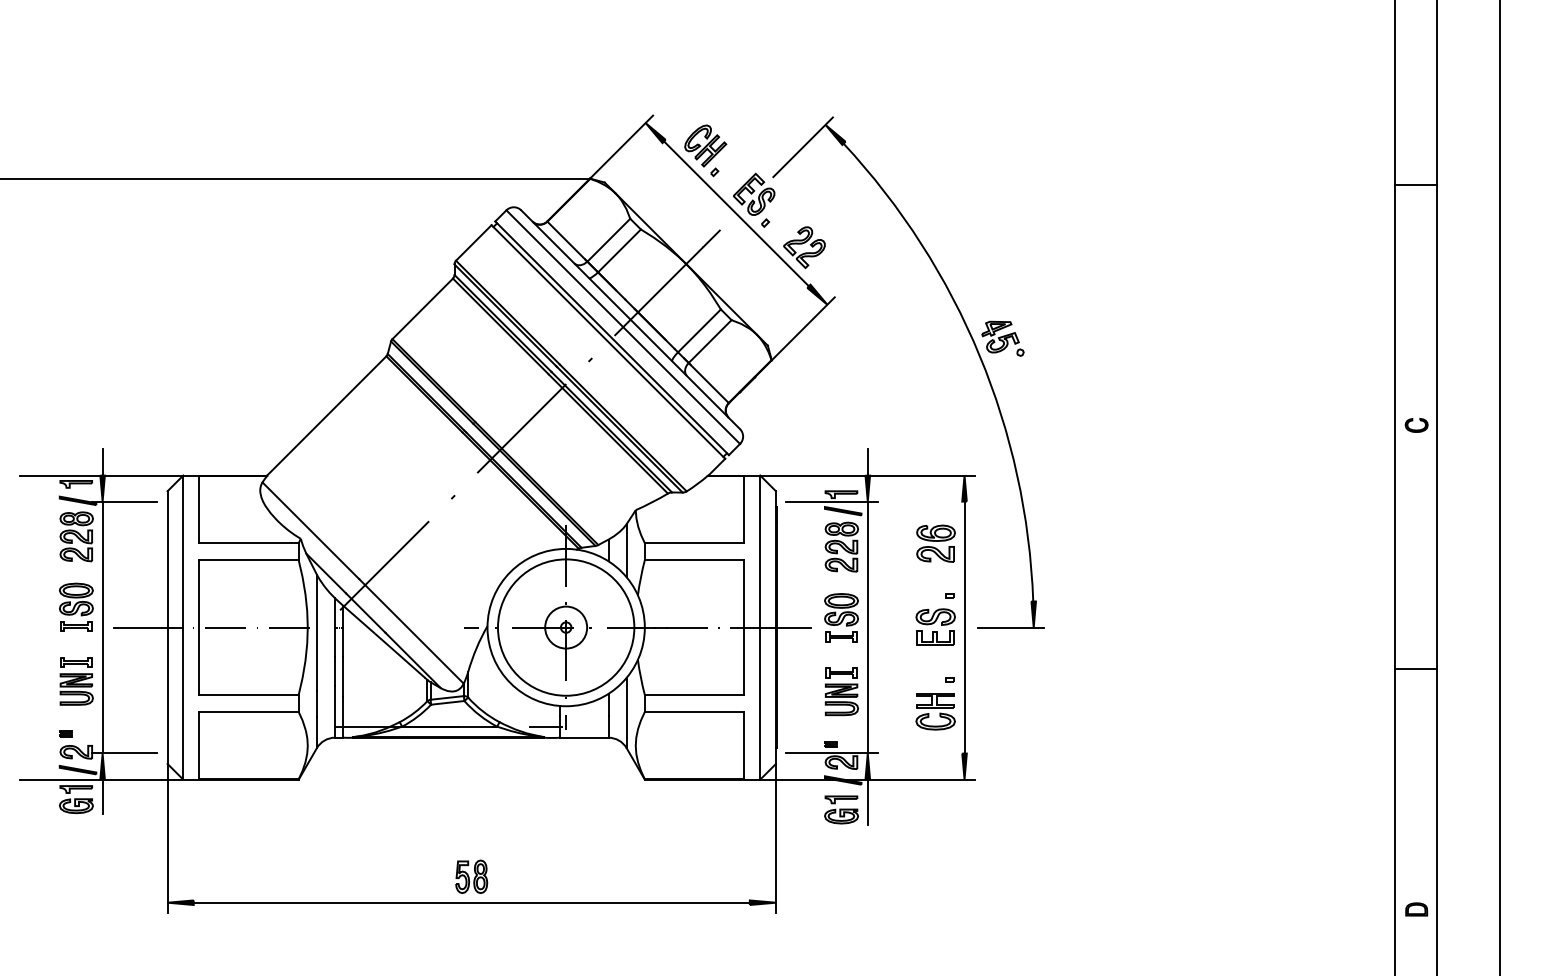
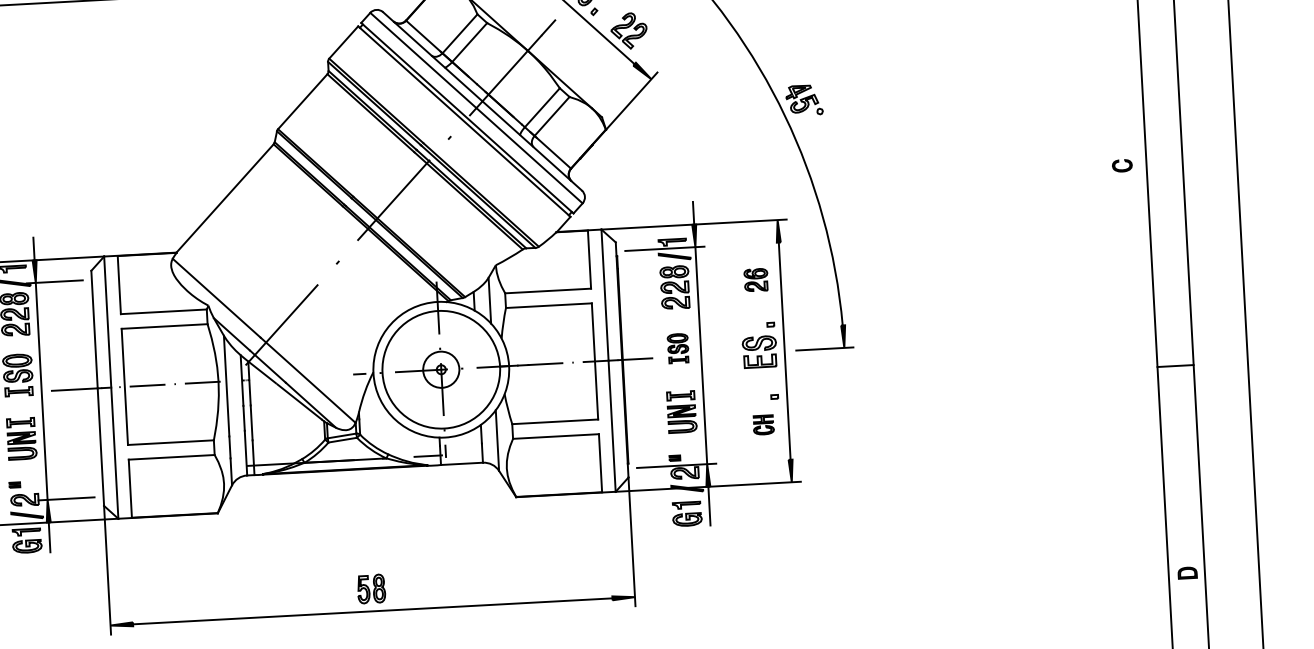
part: (1416, 425) -> (1122, 165), moved
part: (935, 543) -> (755, 280), size x0.7
part: (841, 617) -> (678, 348), size x0.7
part: (935, 711) -> (763, 424), size x0.6

